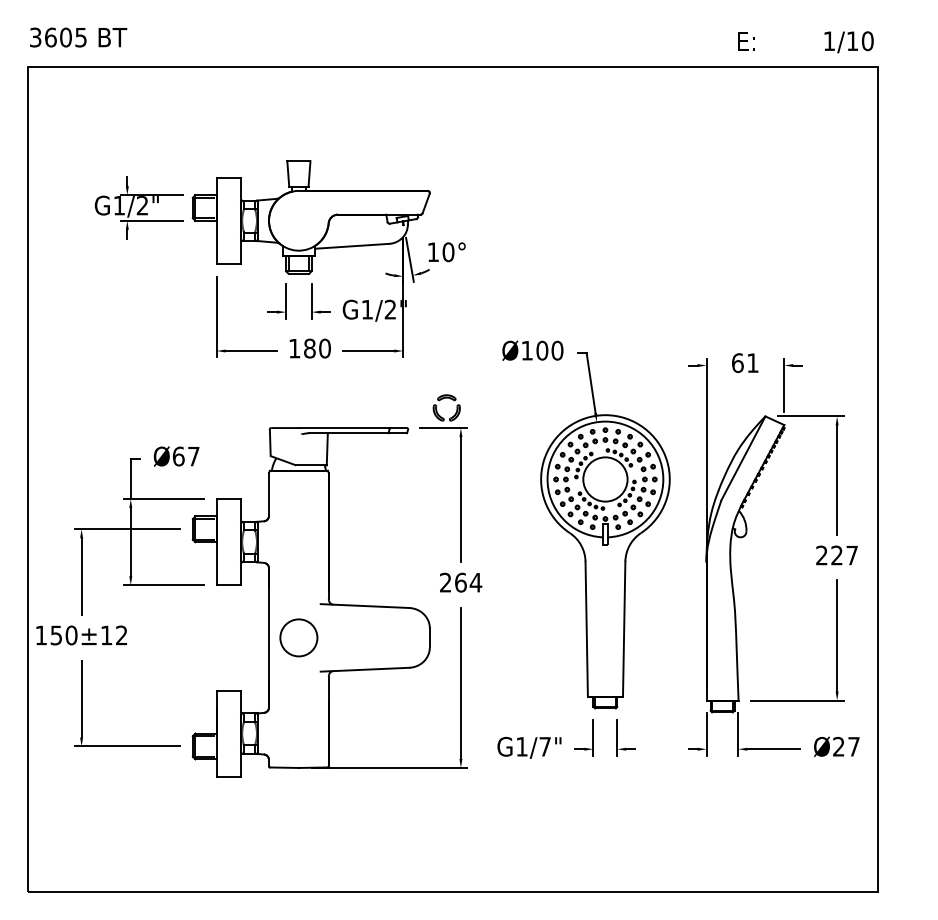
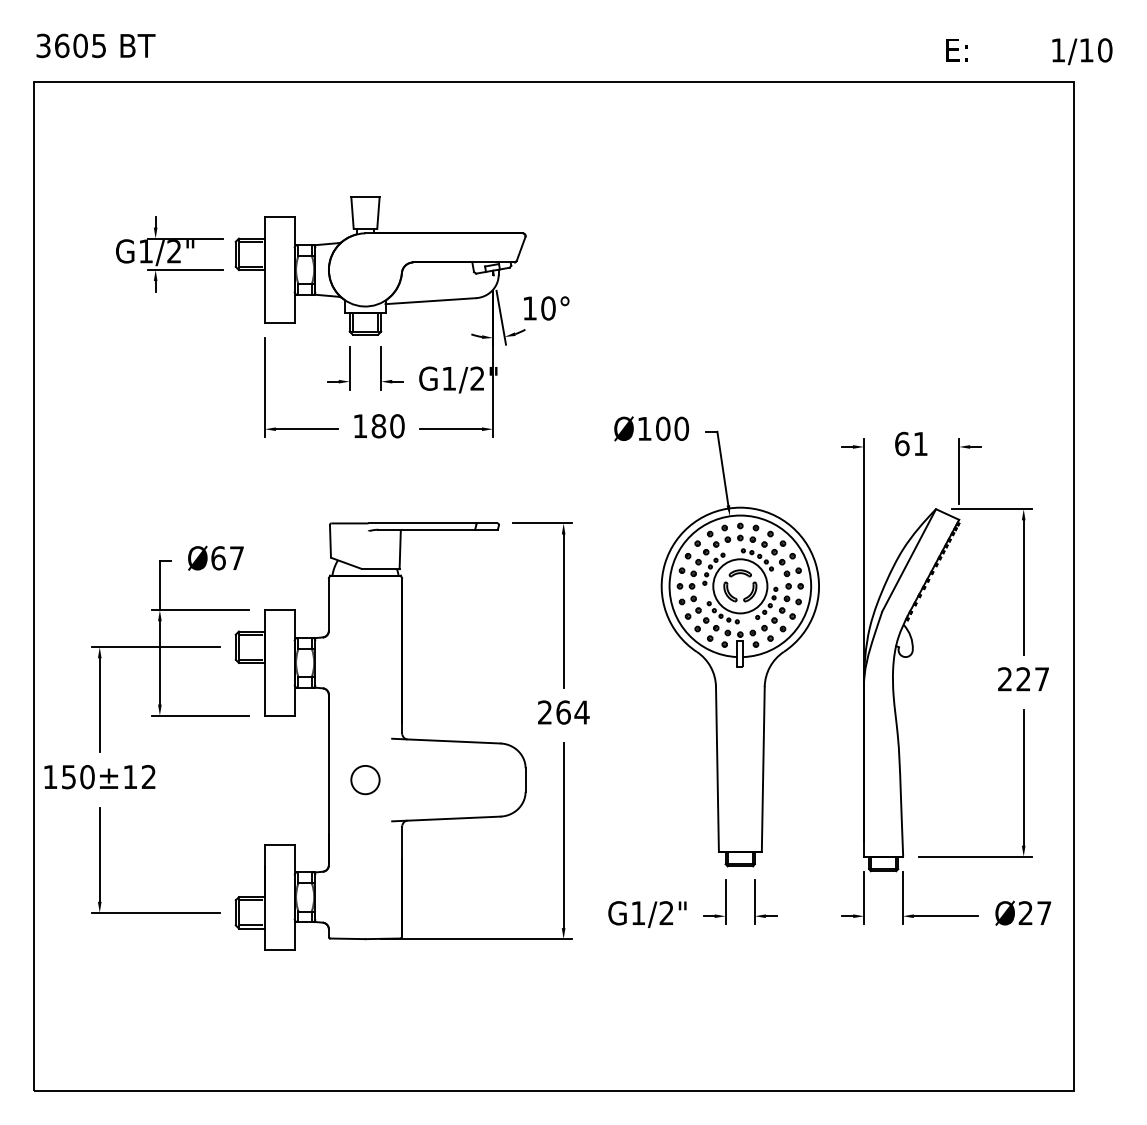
text: (805, 42) -> (1029, 51), moved
part: (446, 398) -> (740, 574), moved
circle: (298, 637) -> (365, 779), size x0.62
text: (545, 746) -> (666, 912), G1/7" -> G1/2"

